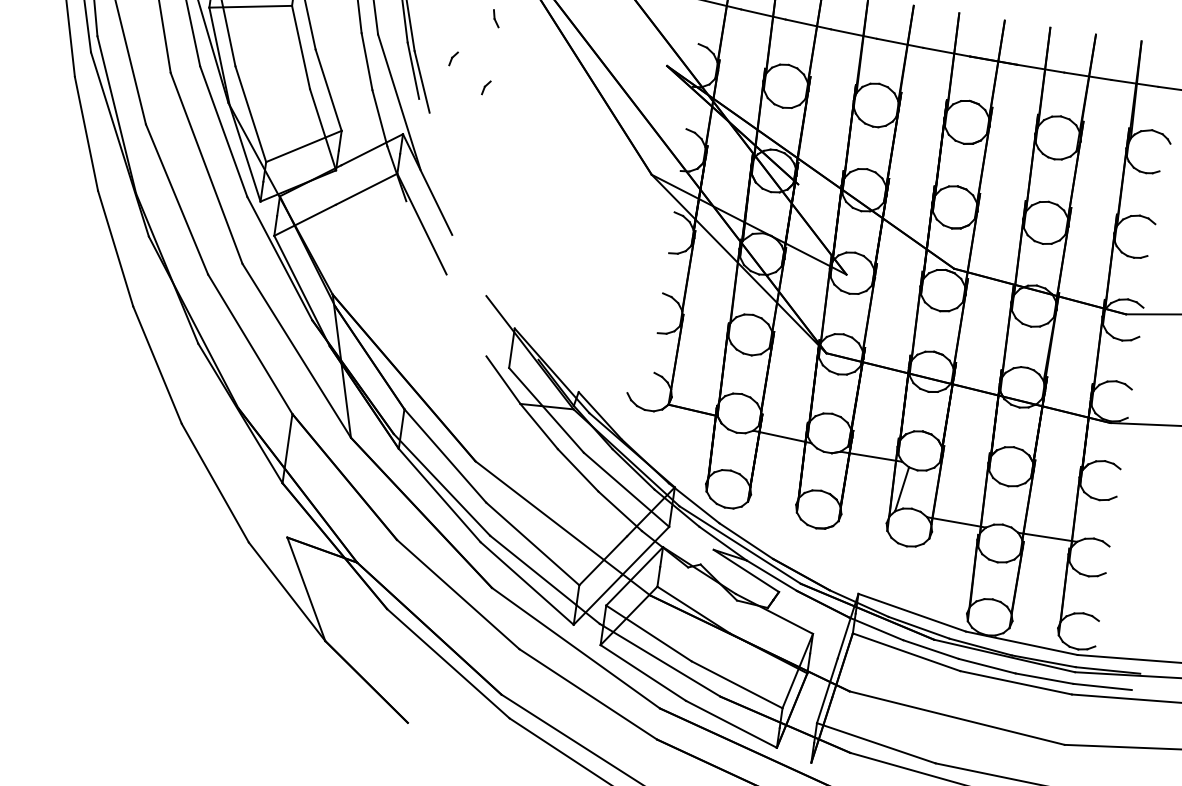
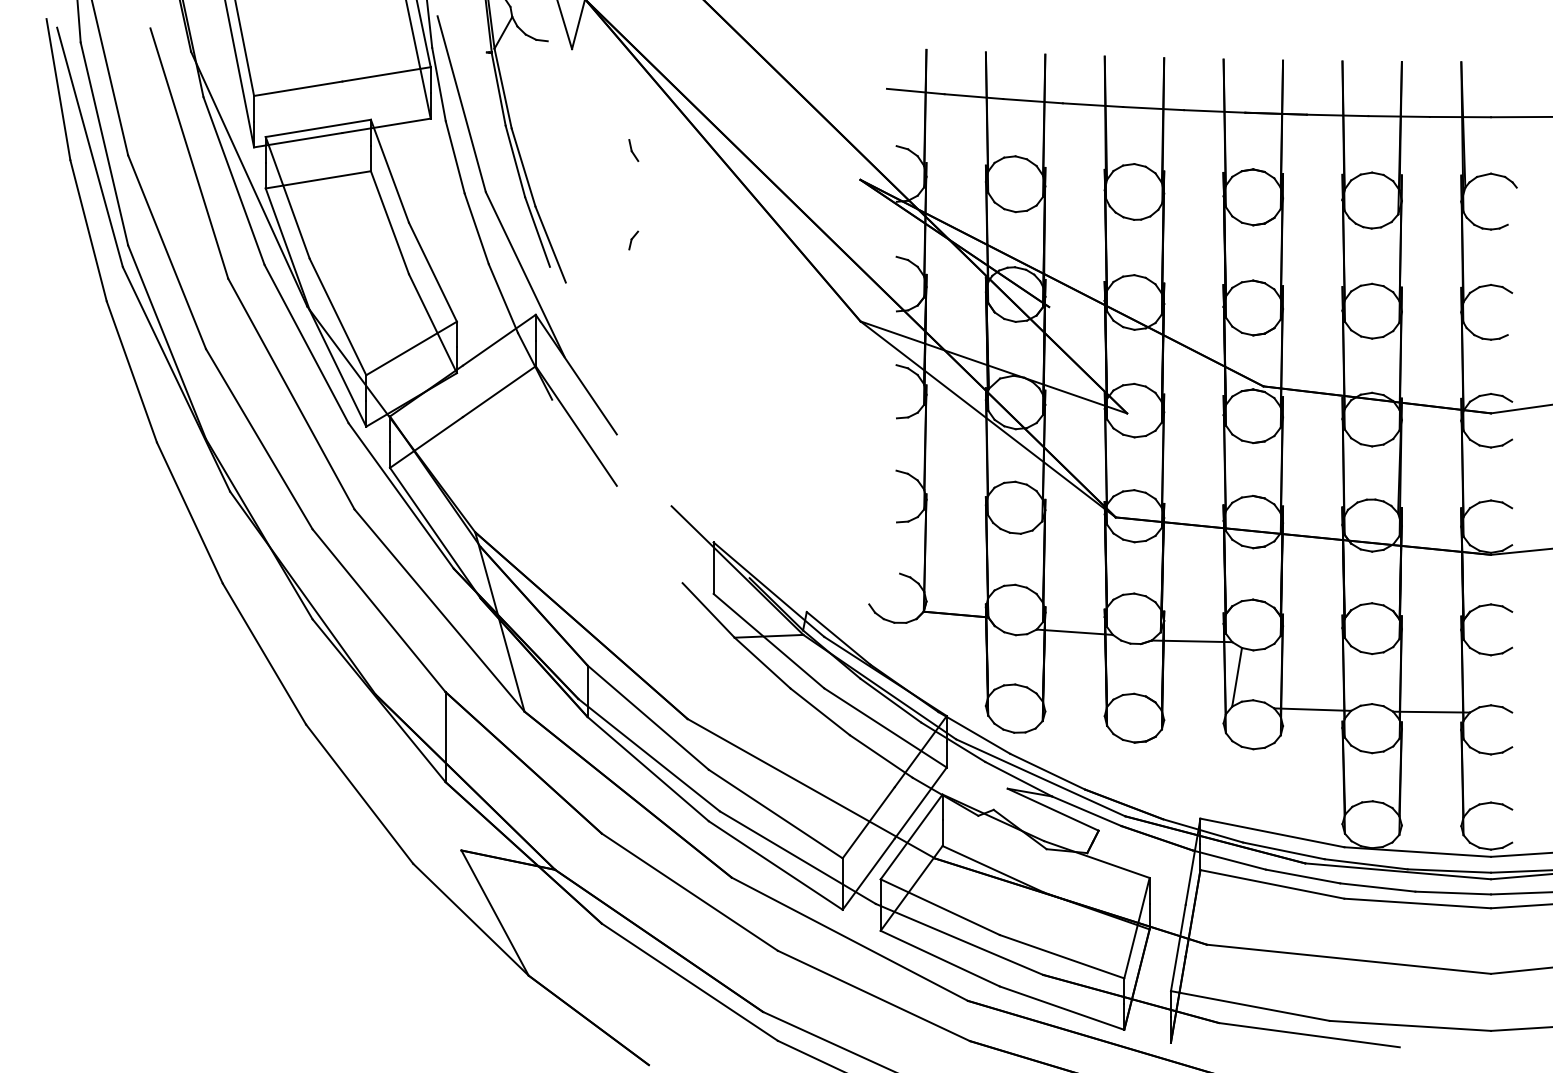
part: (453, 58) -> (586, 209), removed

